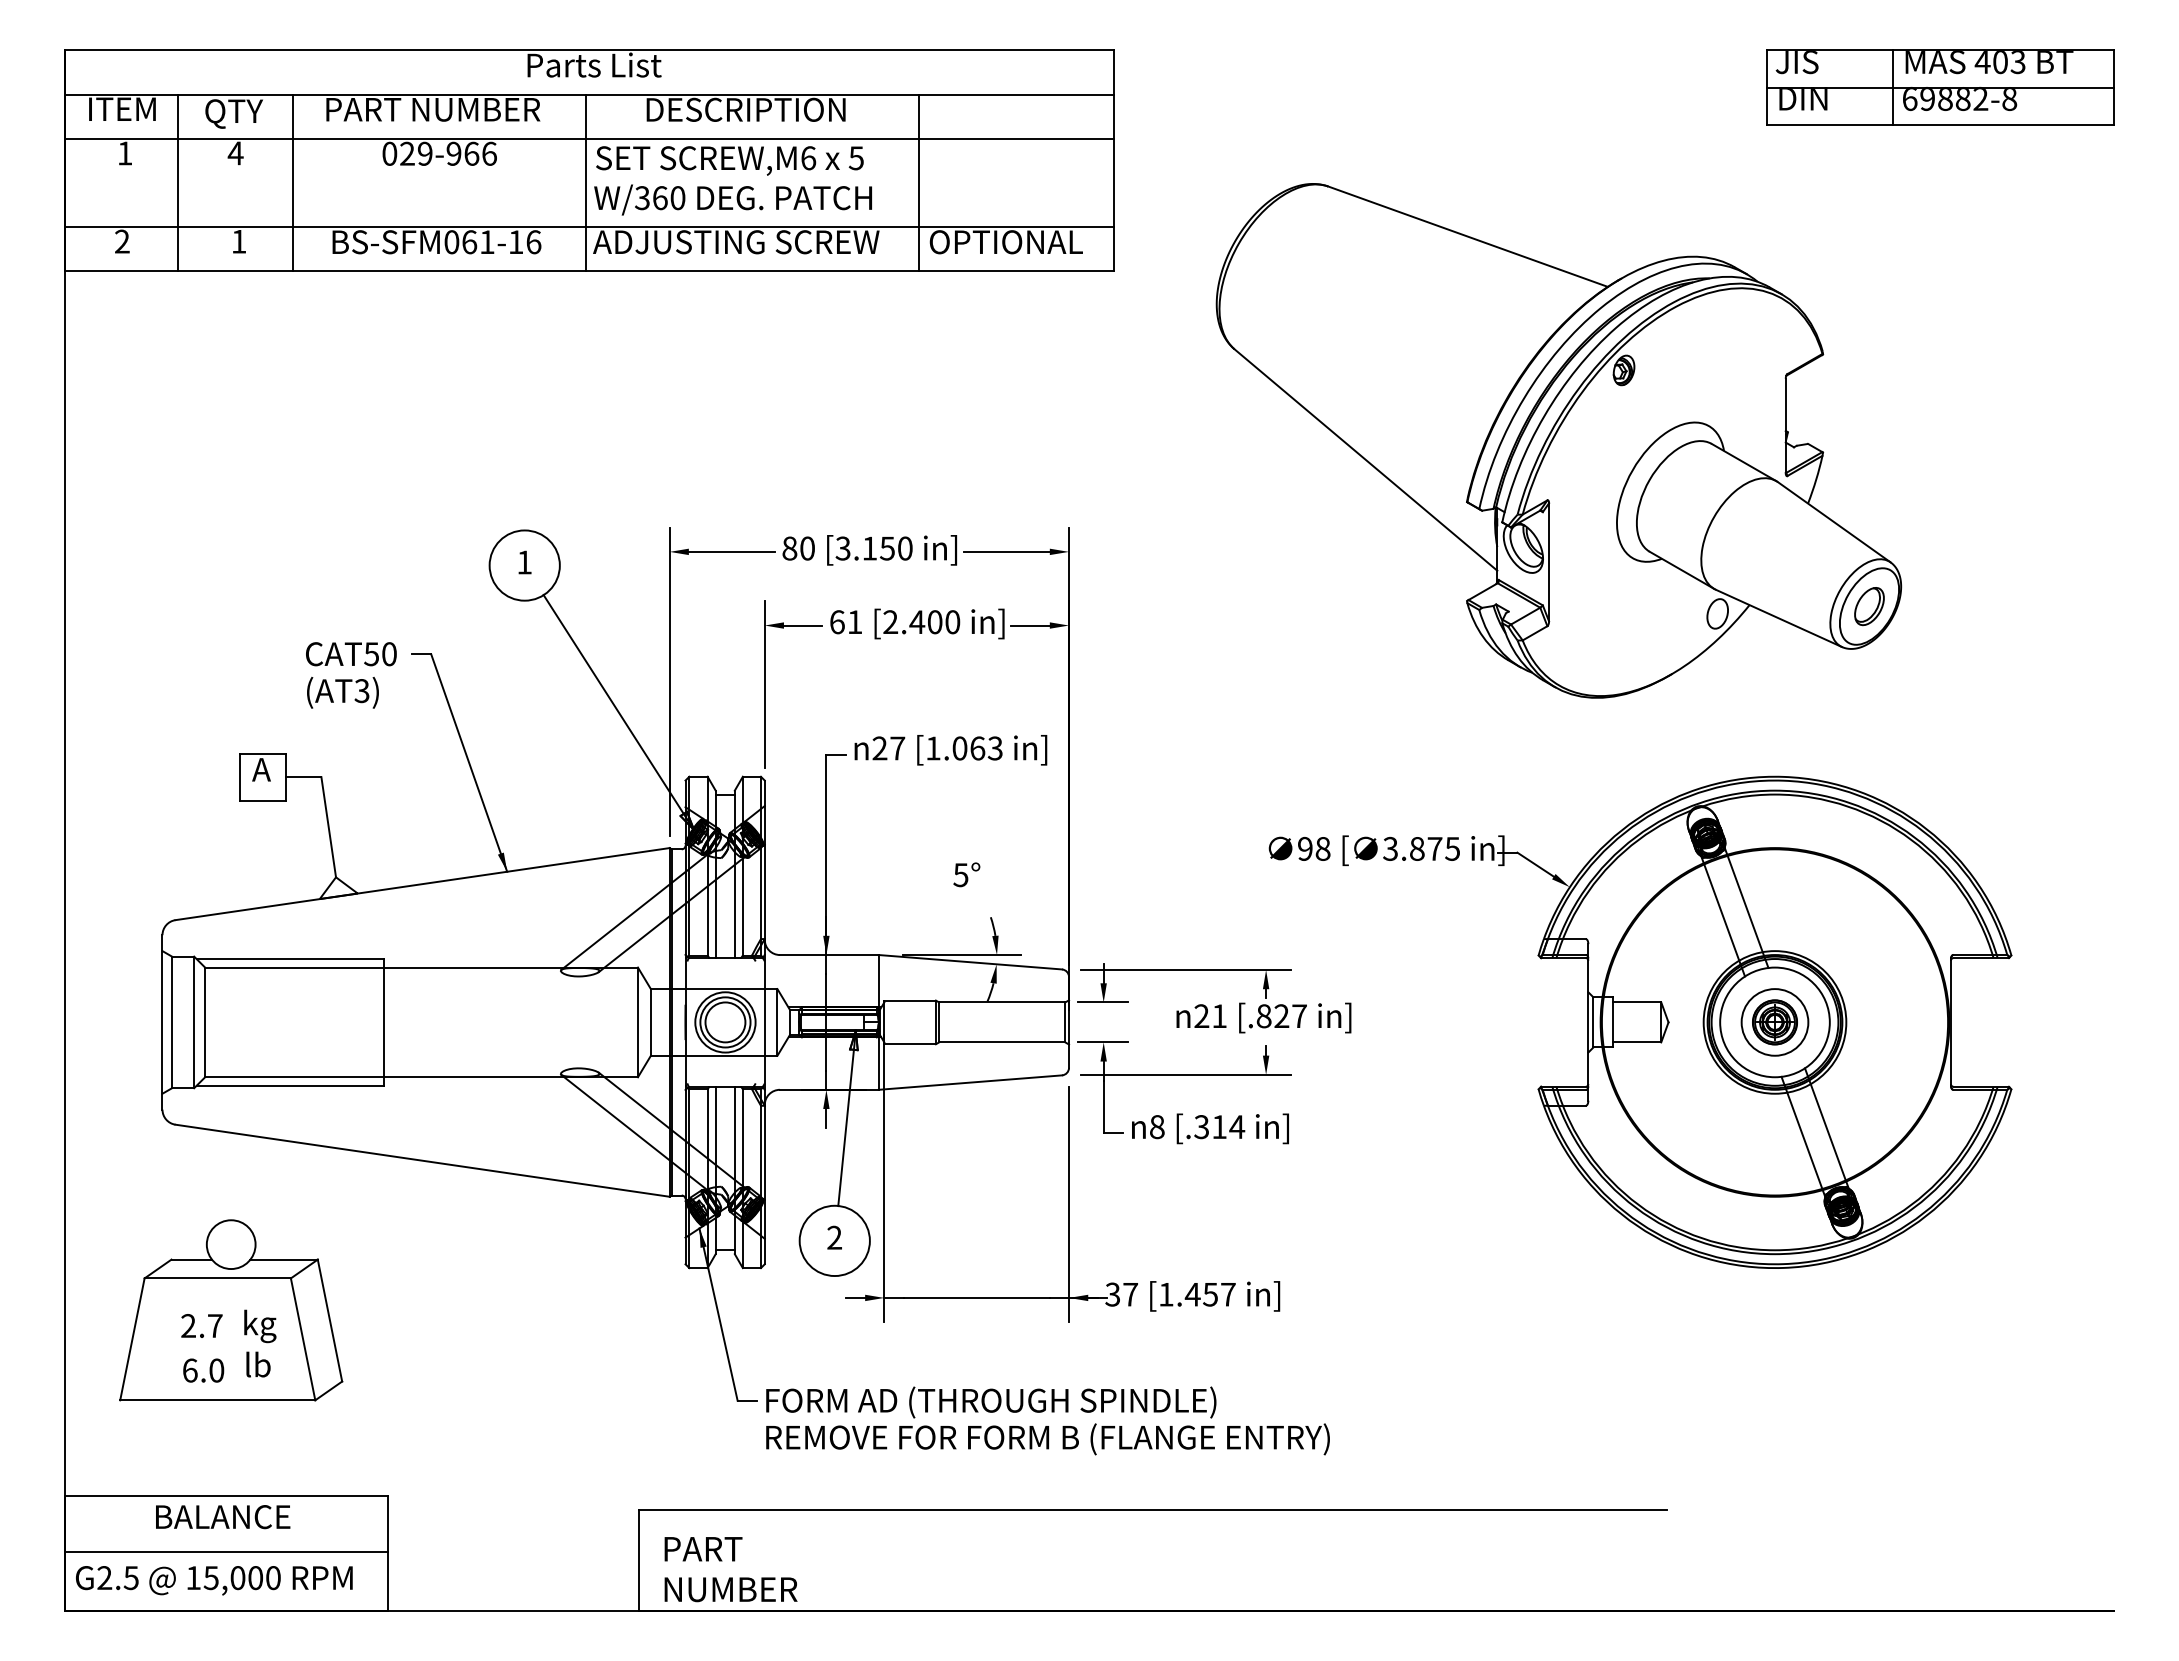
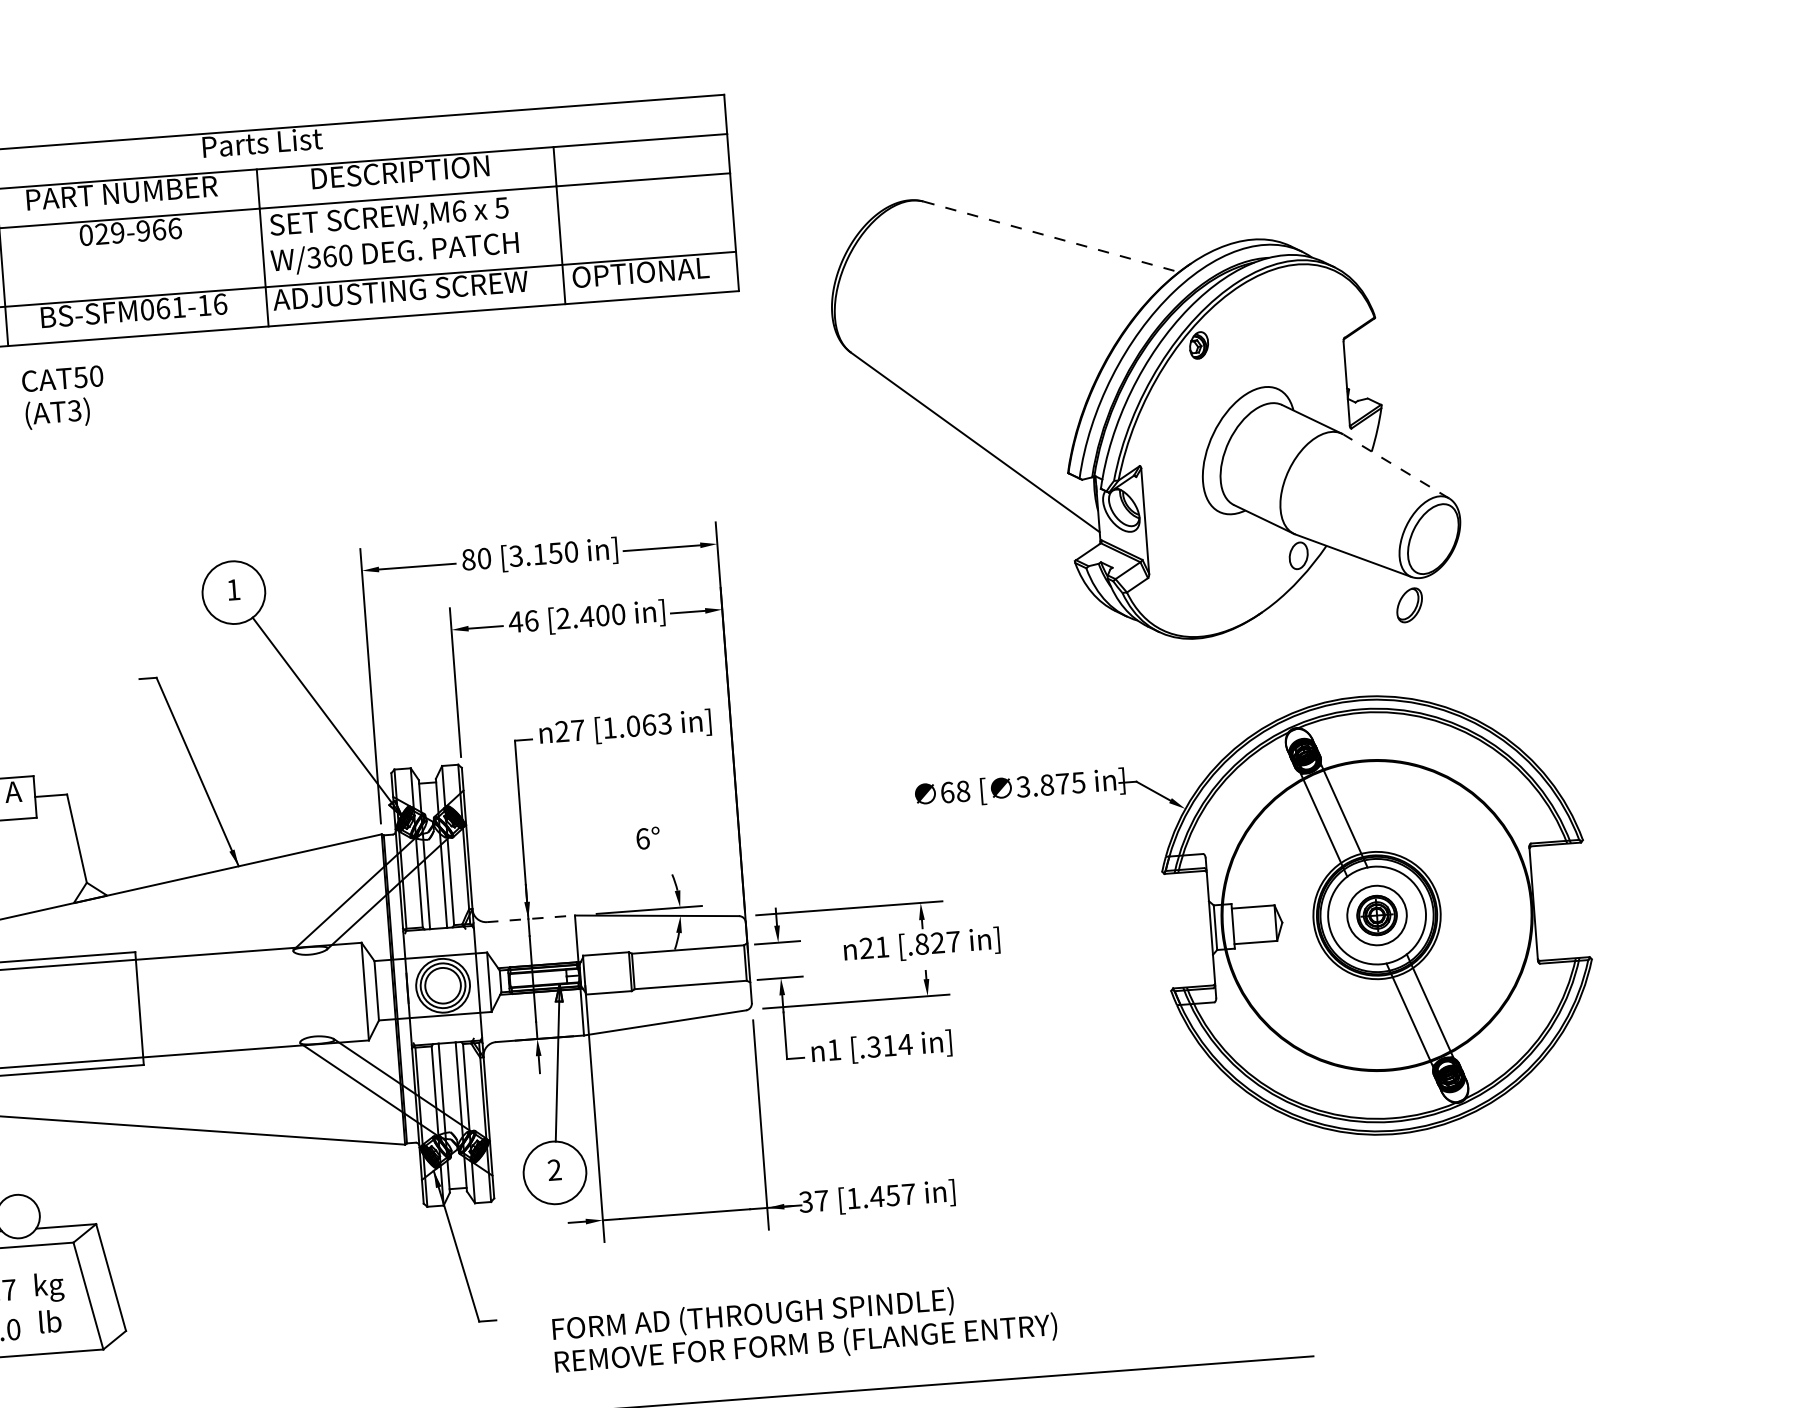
part: (1940, 87) -> (1461, 72), removed
line: (1468, 236) -> (1051, 236), solid -> dashed
line: (1833, 522) -> (1395, 466), solid -> dashed
part: (1869, 606) -> (1409, 605), moved
text: (845, 622) -> (523, 621), 61 -> 46
text: (351, 675) -> (64, 397), moved
text: (1305, 848) -> (947, 792), 98 -> 68
text: (960, 875) -> (642, 839), 5° -> 6°
line: (829, 955) -> (531, 919), solid -> dashed
text: (1157, 1127) -> (834, 1050), 8 -> 1
text: (1047, 1420) -> (804, 1328), moved

